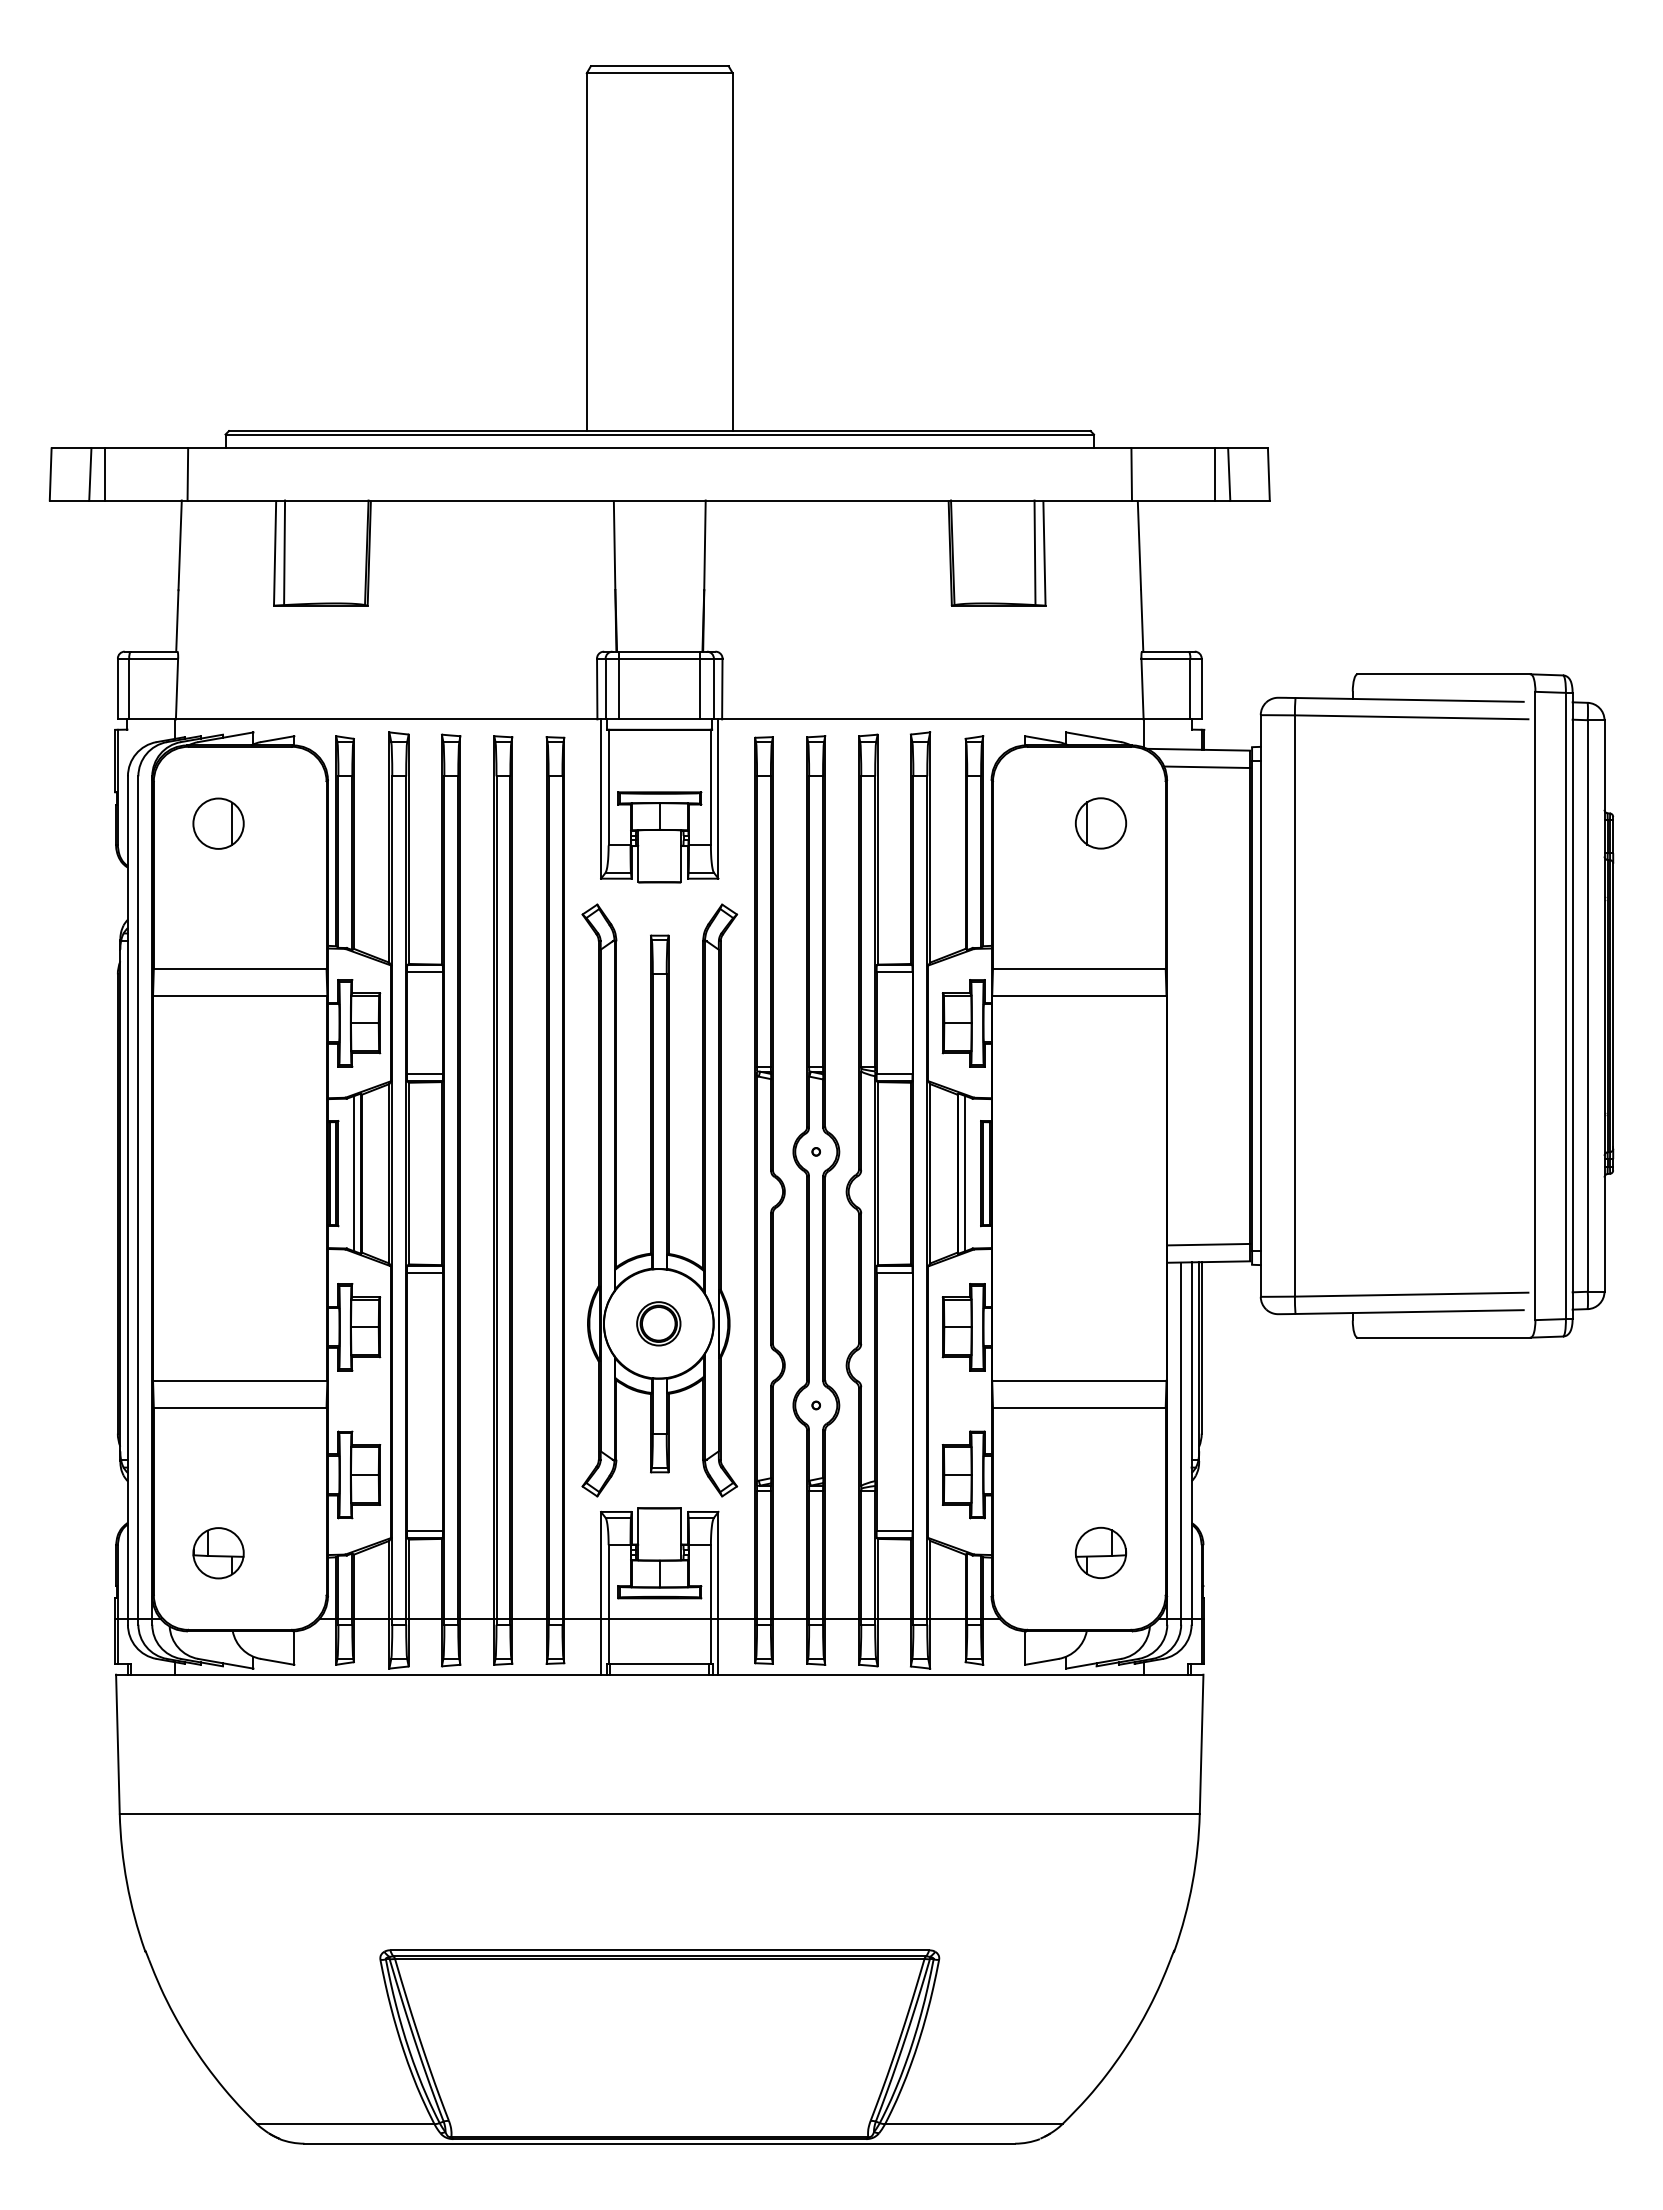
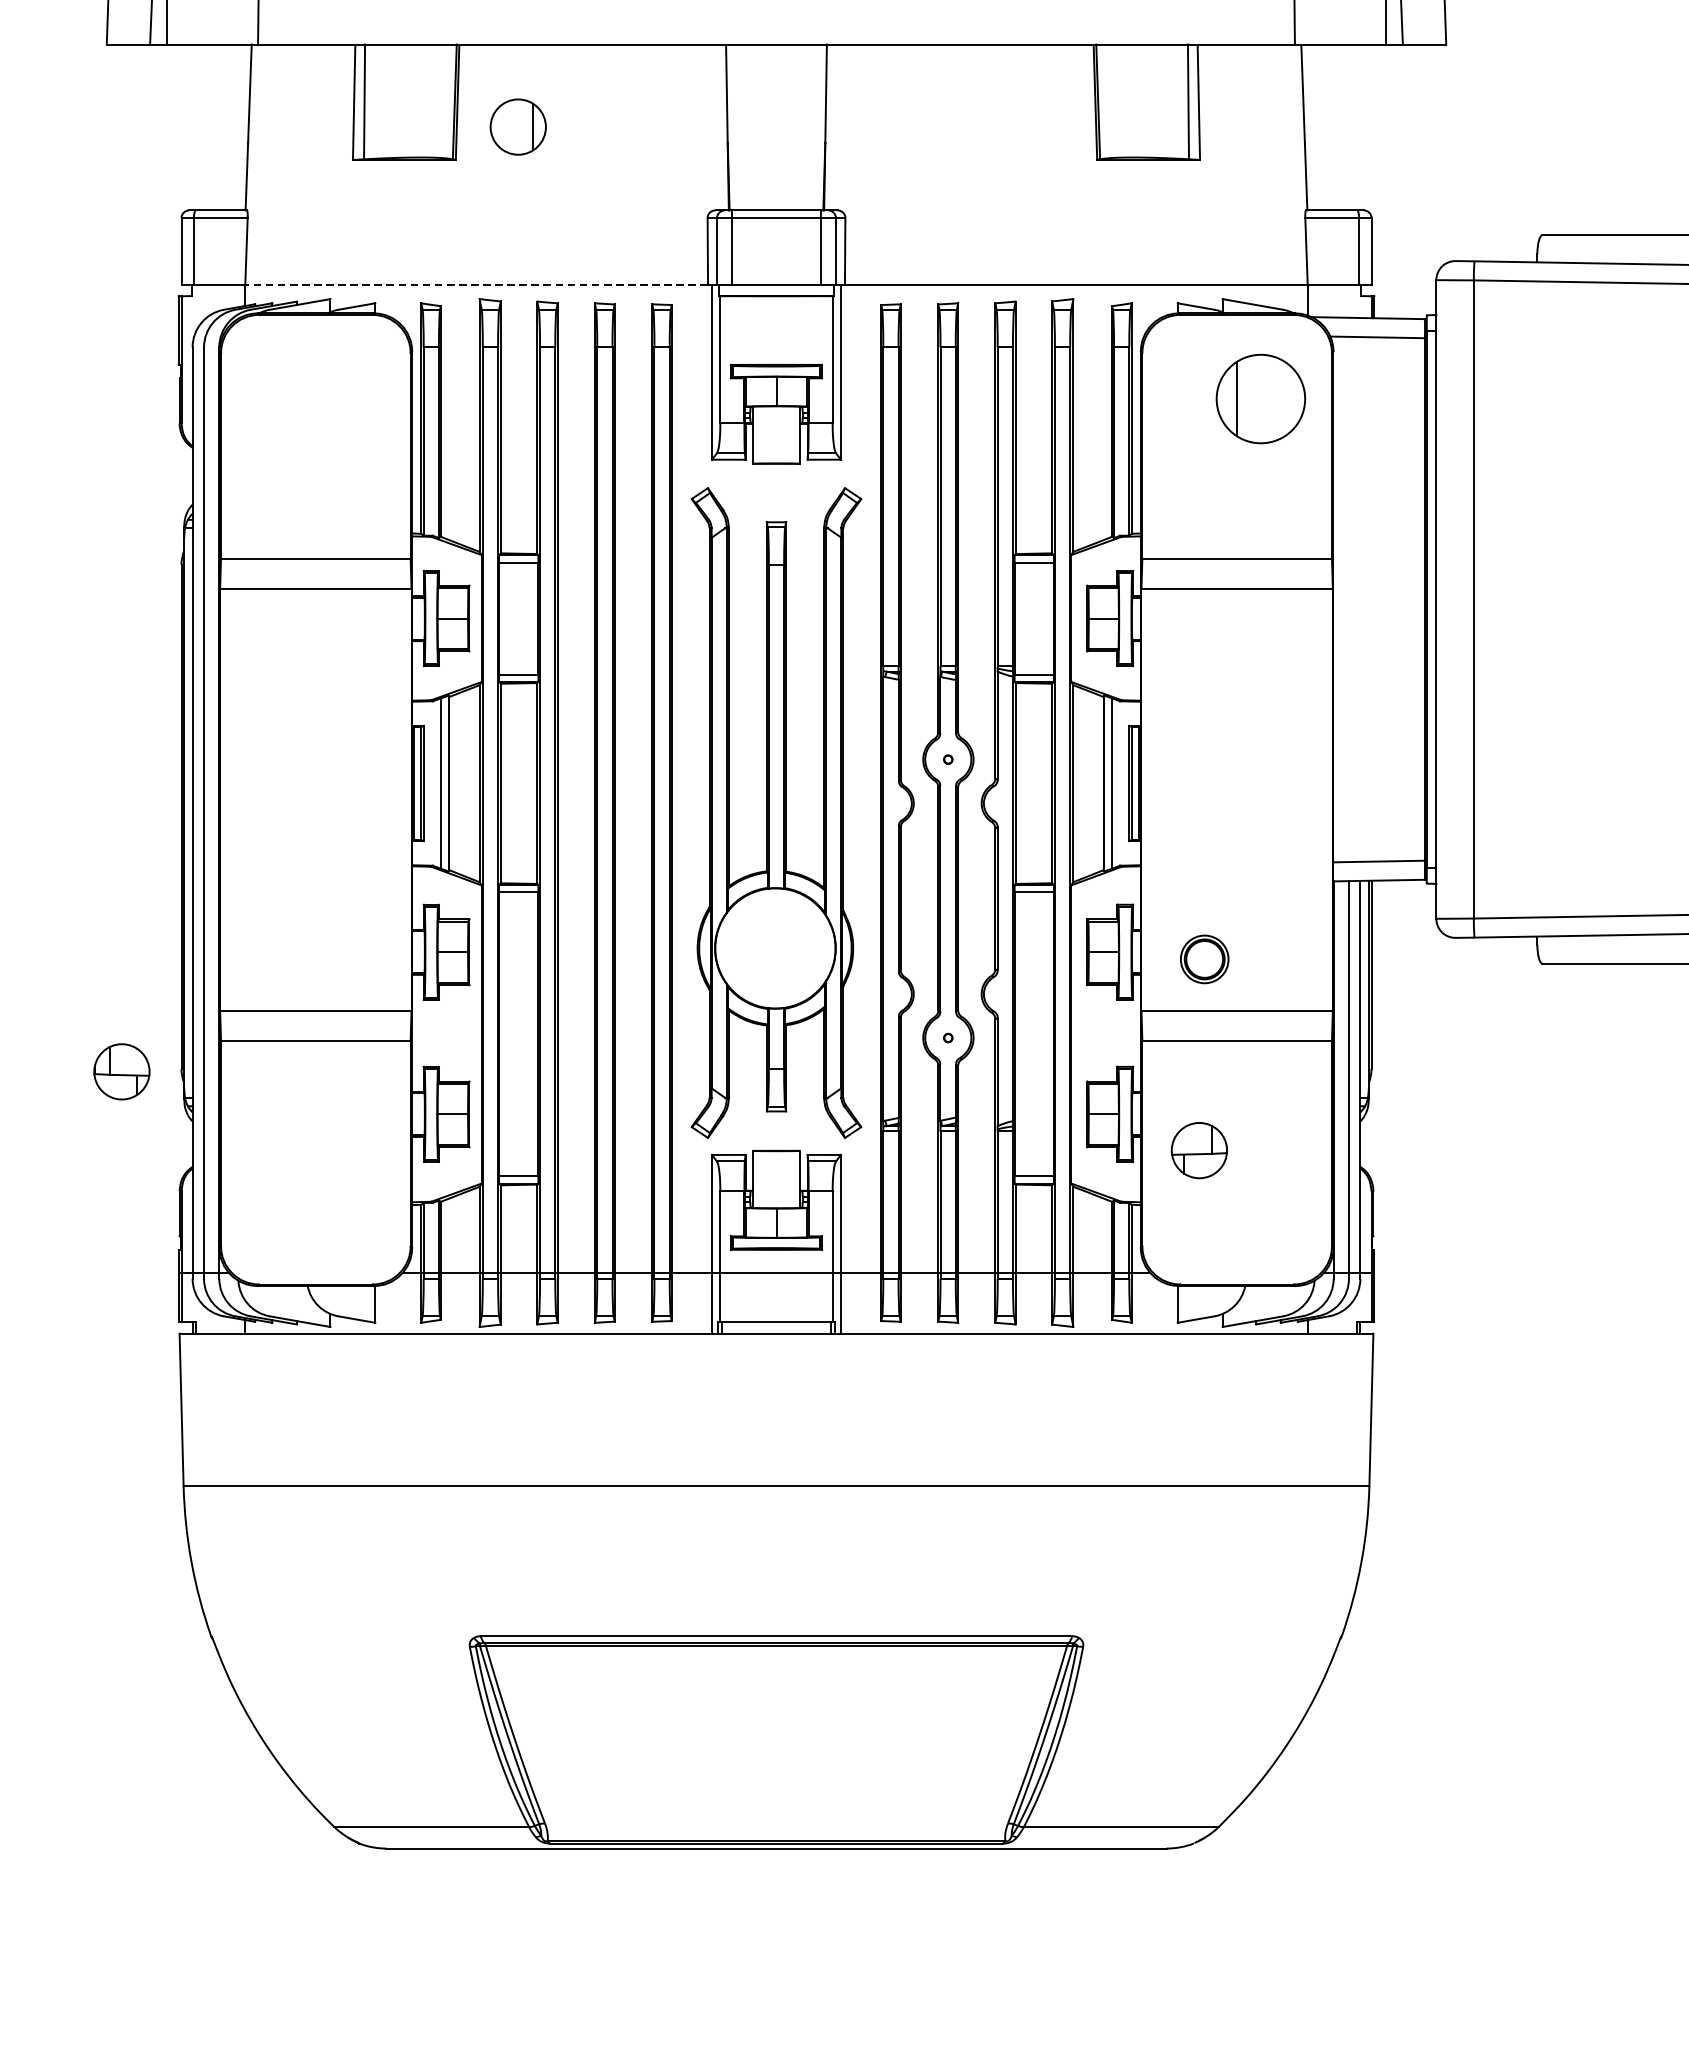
line: (386, 719) -> (476, 284), solid -> dashed
part: (218, 823) -> (518, 126), moved
part: (1100, 823) -> (1260, 399), size x1.6
part: (658, 1323) -> (1204, 959), moved
part: (1100, 1552) -> (1198, 1150), moved
part: (218, 1553) -> (121, 1072), moved

